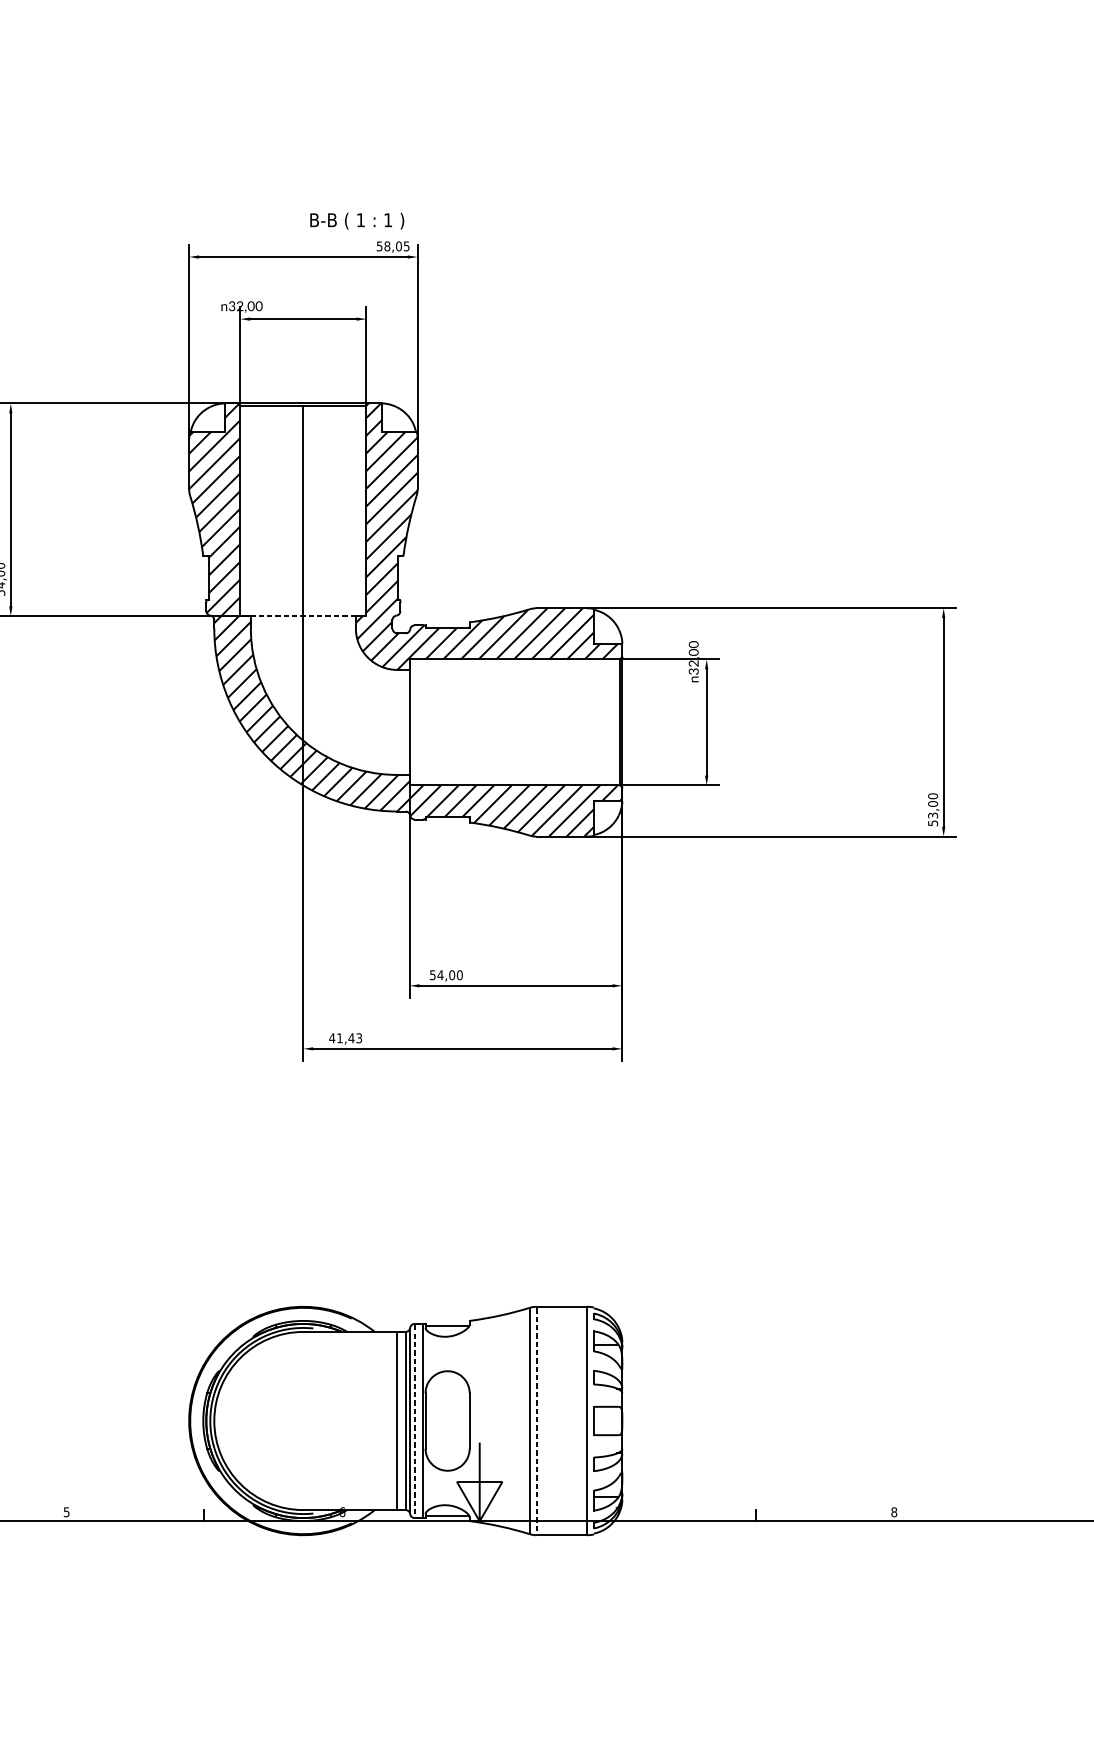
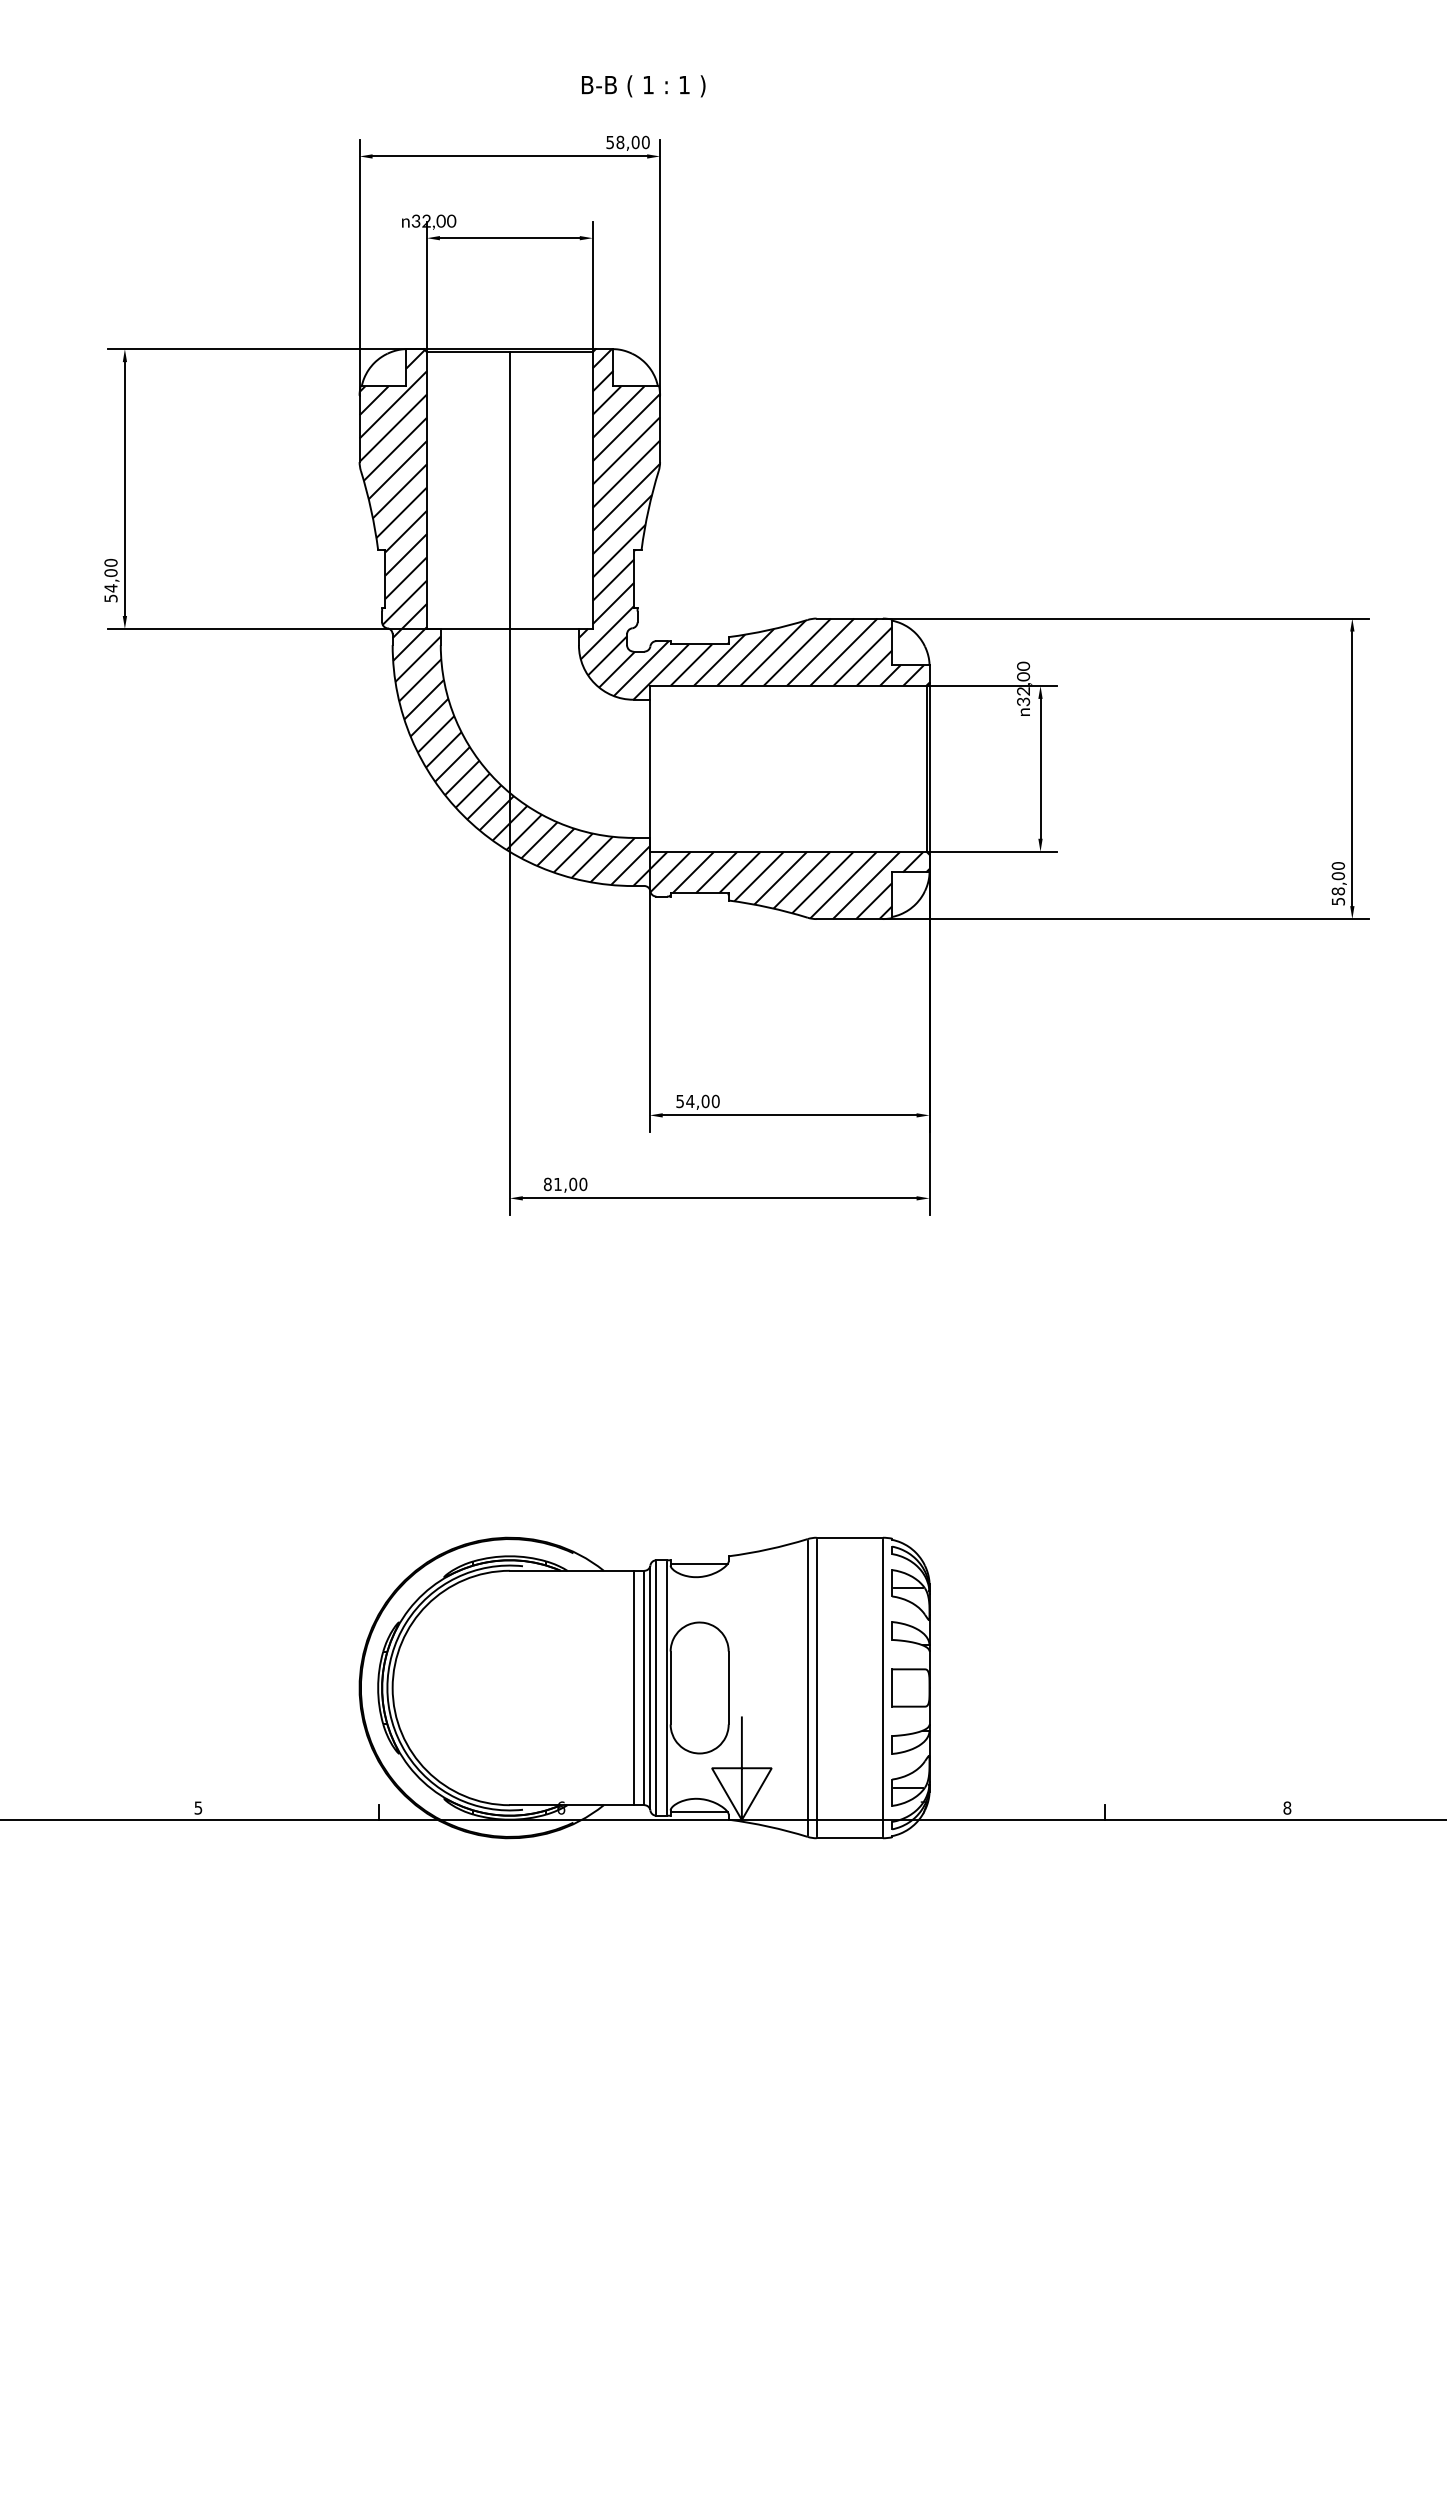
text: (357, 221) -> (643, 86), moved
text: (406, 246) -> (645, 142), 58,05 -> 58,00
line: (303, 615) -> (509, 628), dashed -> solid
text: (932, 815) -> (1337, 891), 53,00 -> 58,00
text: (345, 1038) -> (565, 1184), 41,43 -> 81,00
line: (414, 1421) -> (656, 1688), dashed -> solid
line: (536, 1421) -> (816, 1688), dashed -> solid

